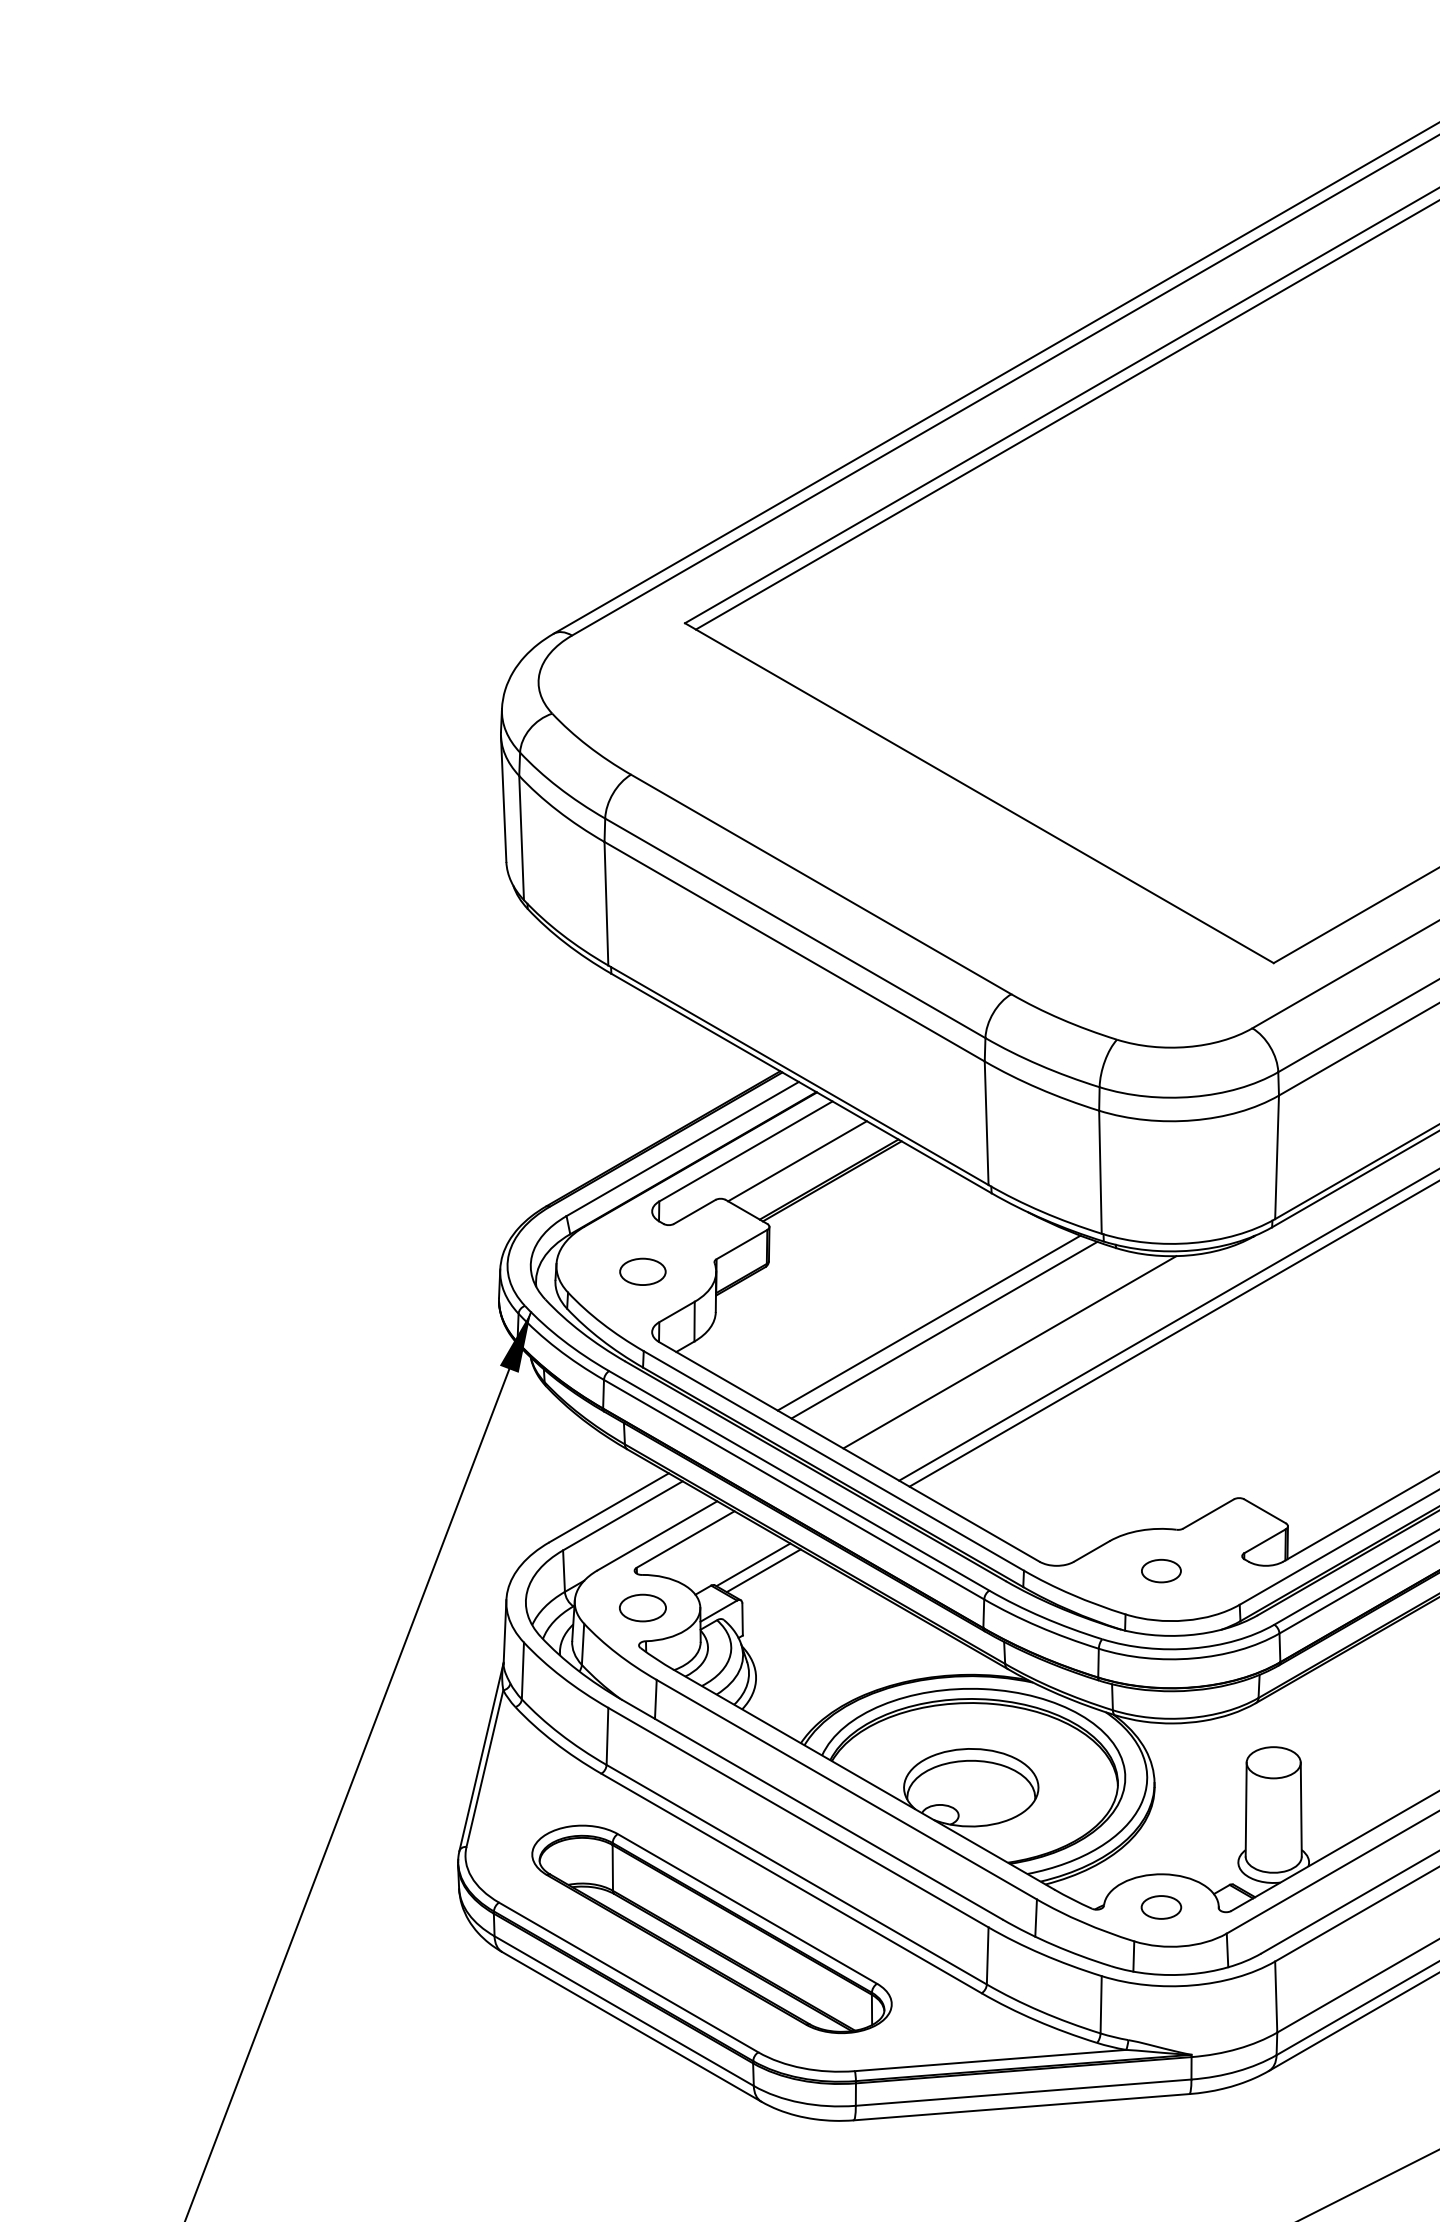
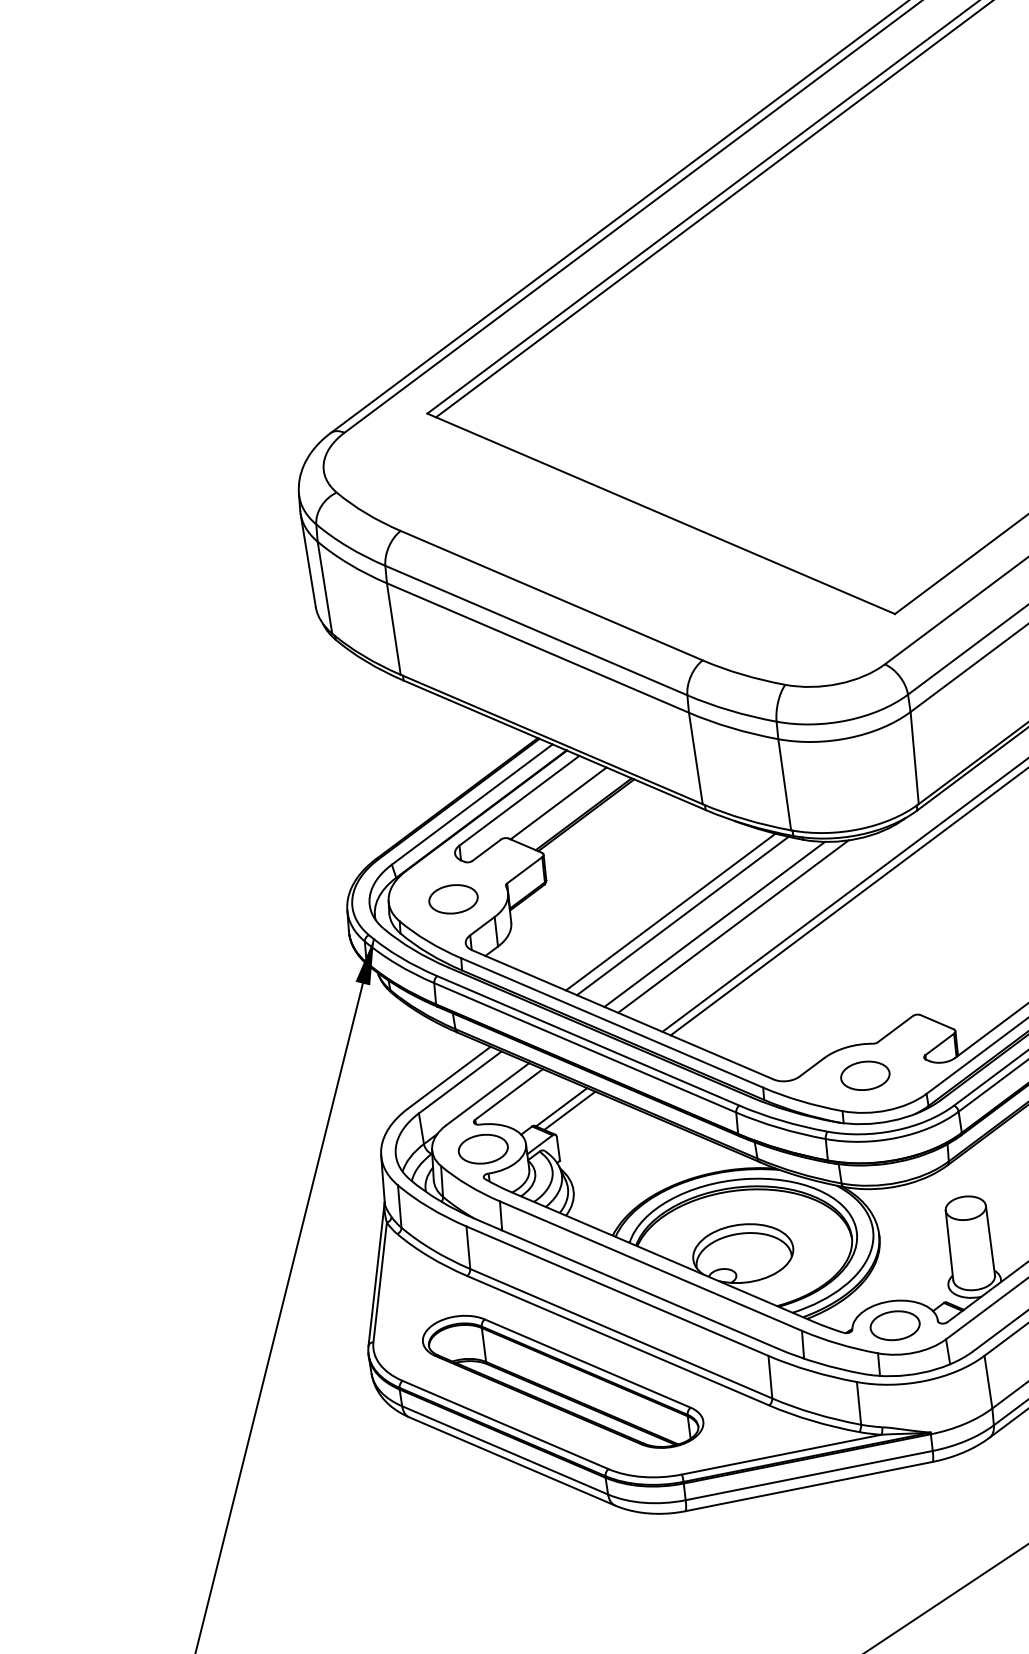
part: (642, 1271) -> (453, 899), size x1.43
line: (985, 1346) -> (714, 924), added
part: (1161, 1570) -> (865, 1075), size x1.67
part: (642, 1607) -> (482, 1148), size x1.43
part: (1161, 1907) -> (895, 1325), size x1.67

